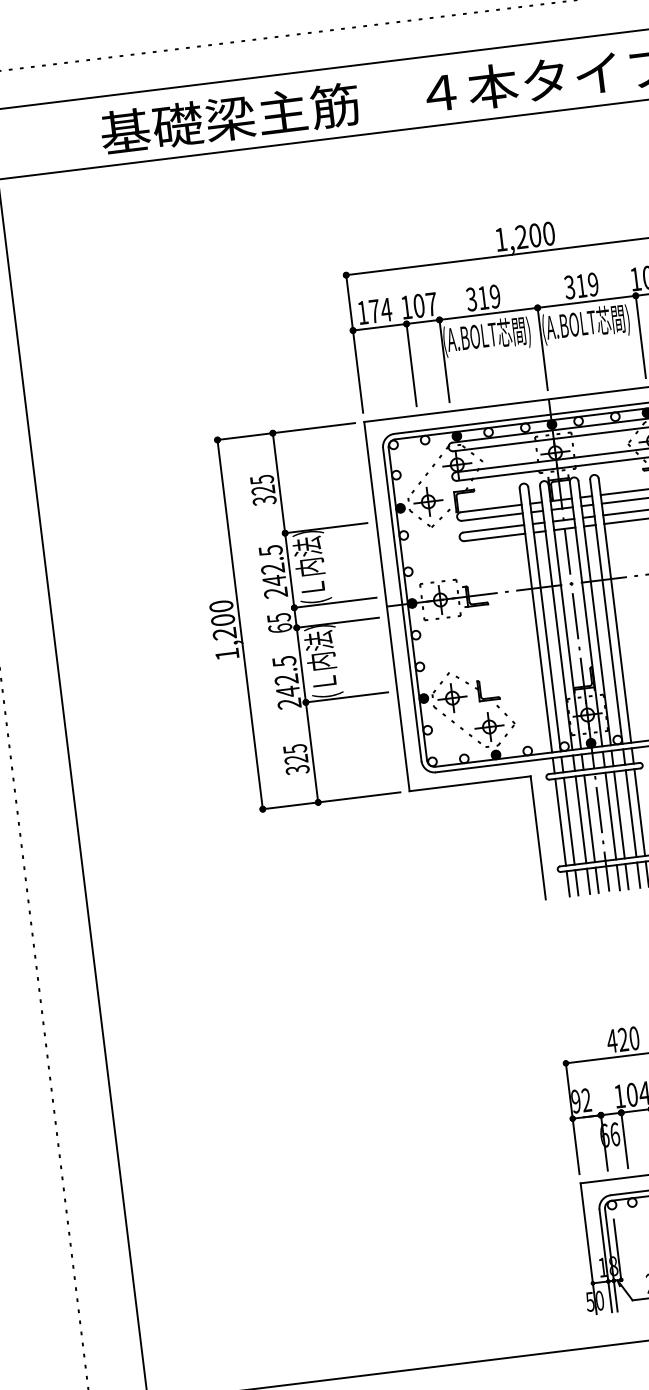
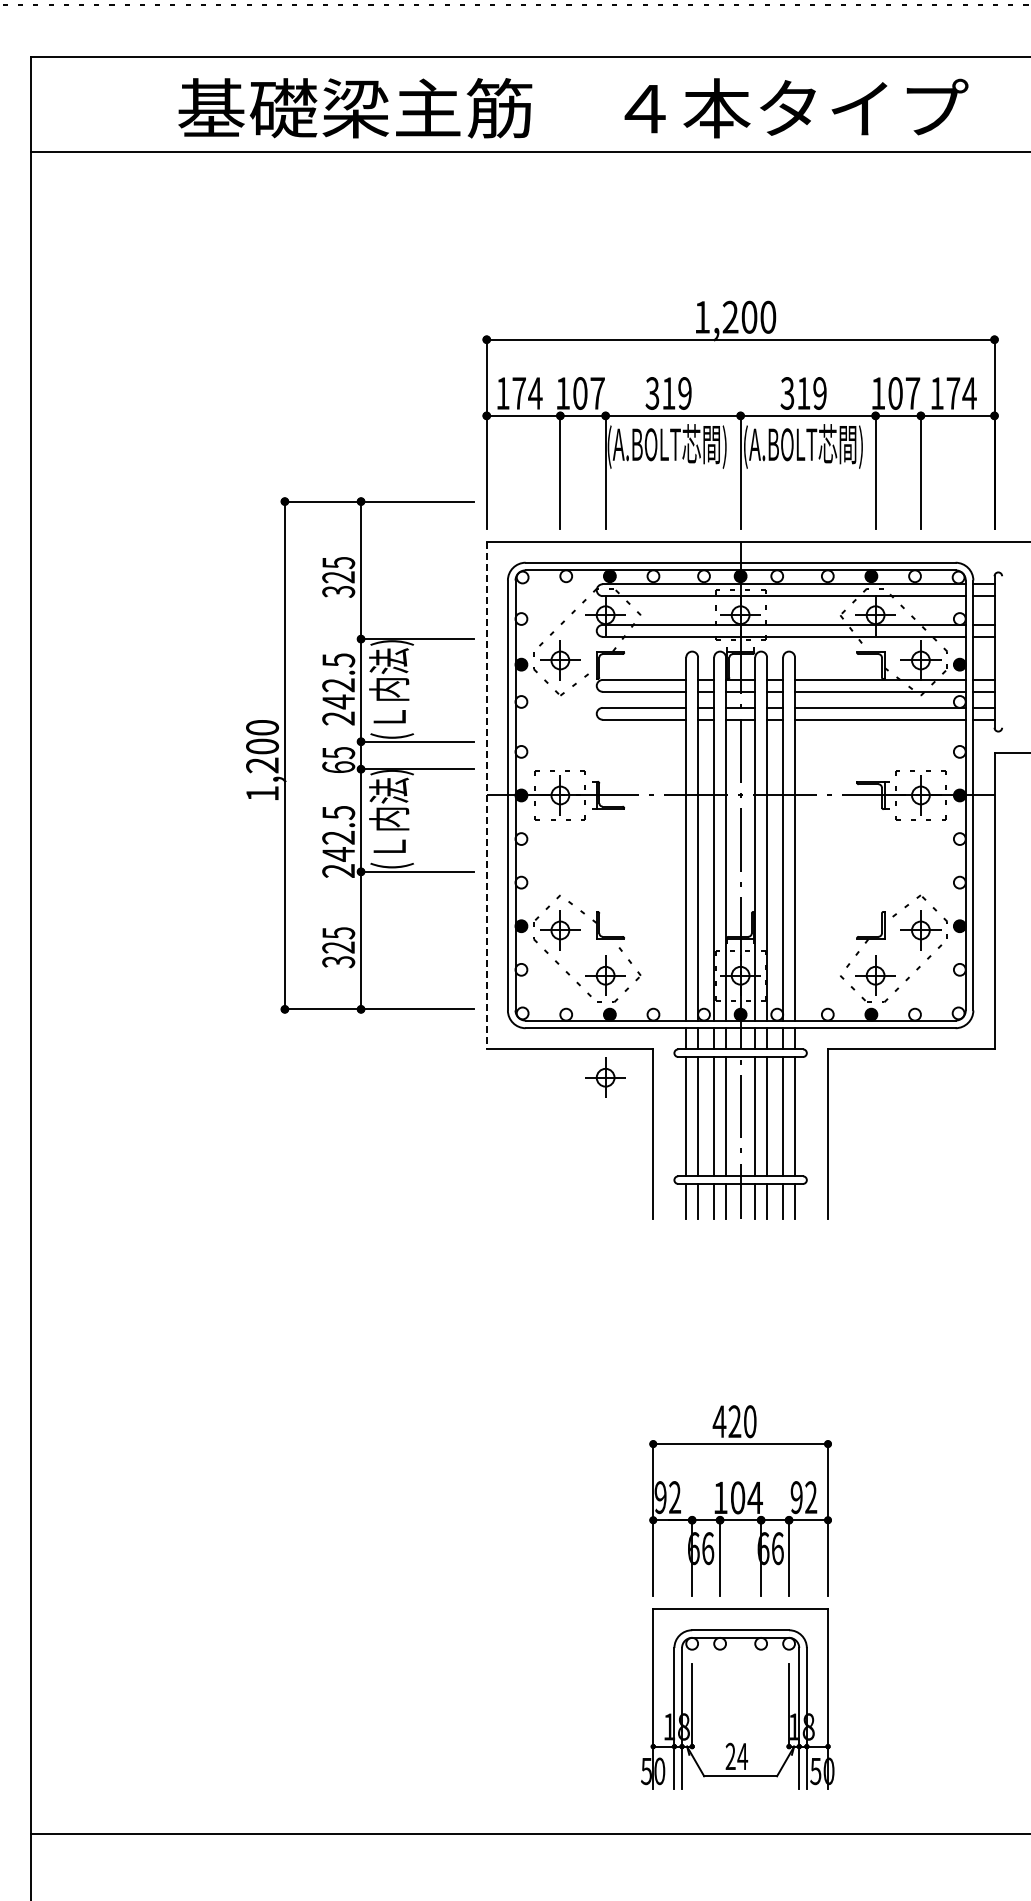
line: (386, 606) -> (486, 795), solid -> dashed
part: (295, 617) -> (360, 755), moved
part: (498, 801) -> (605, 1077), added

